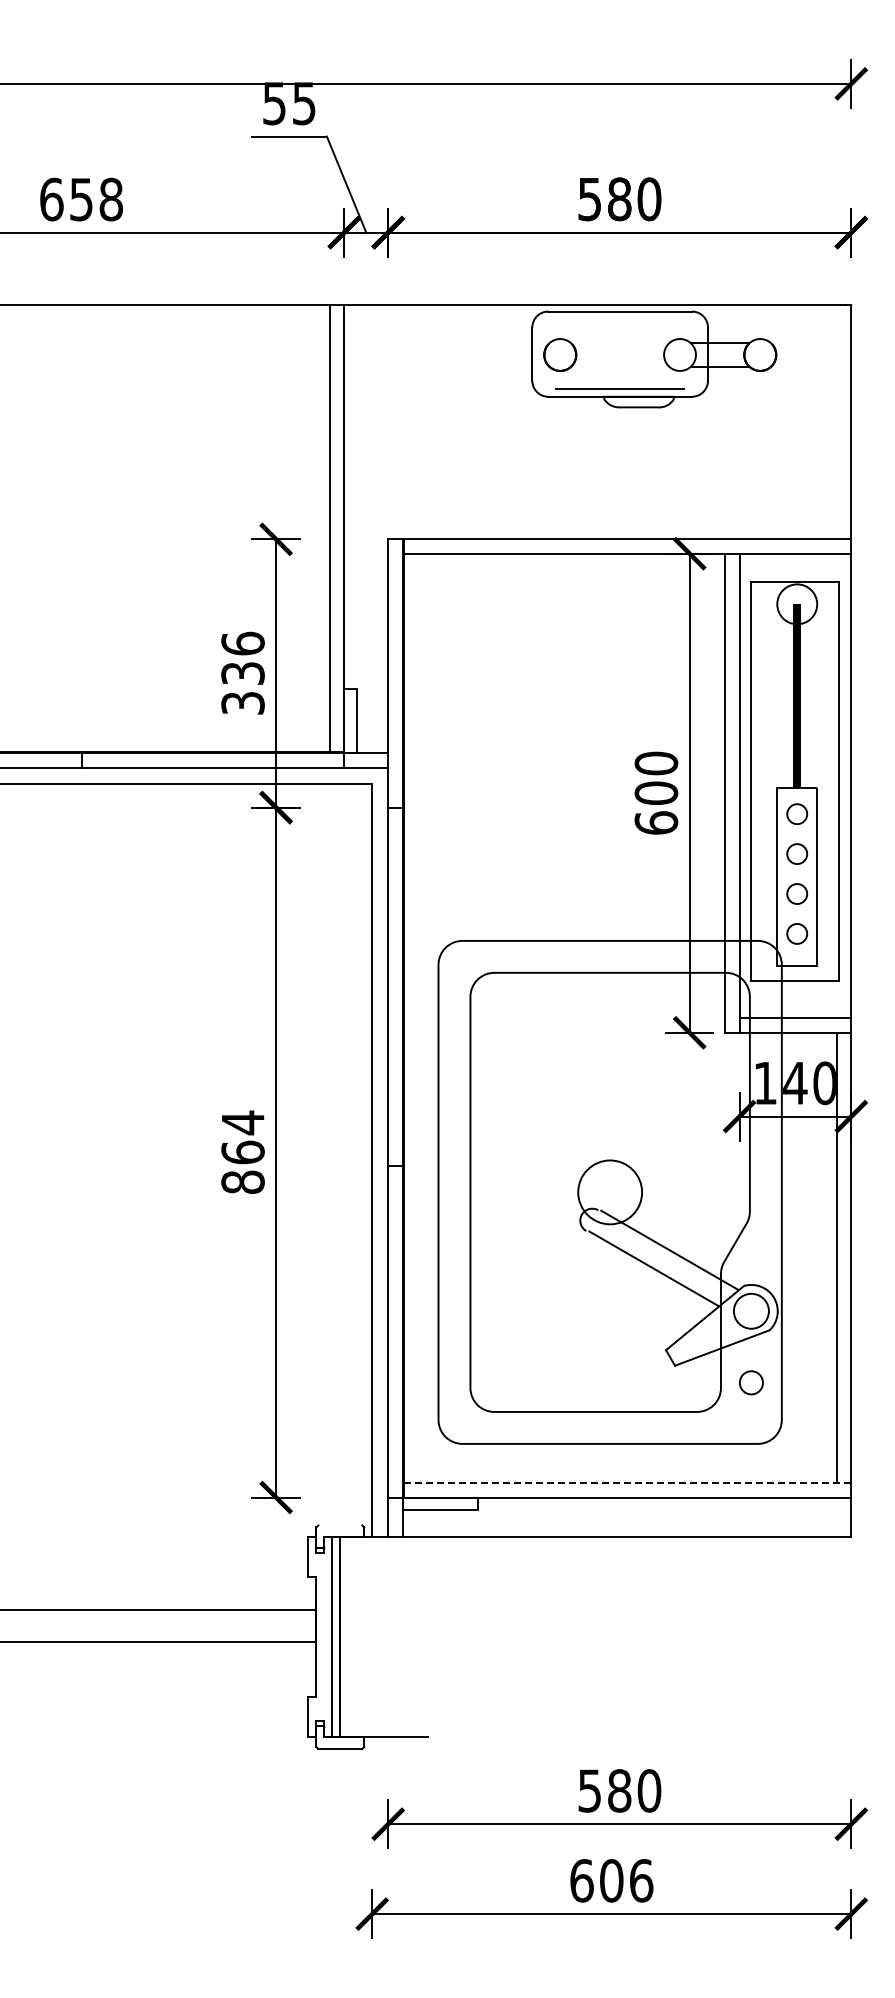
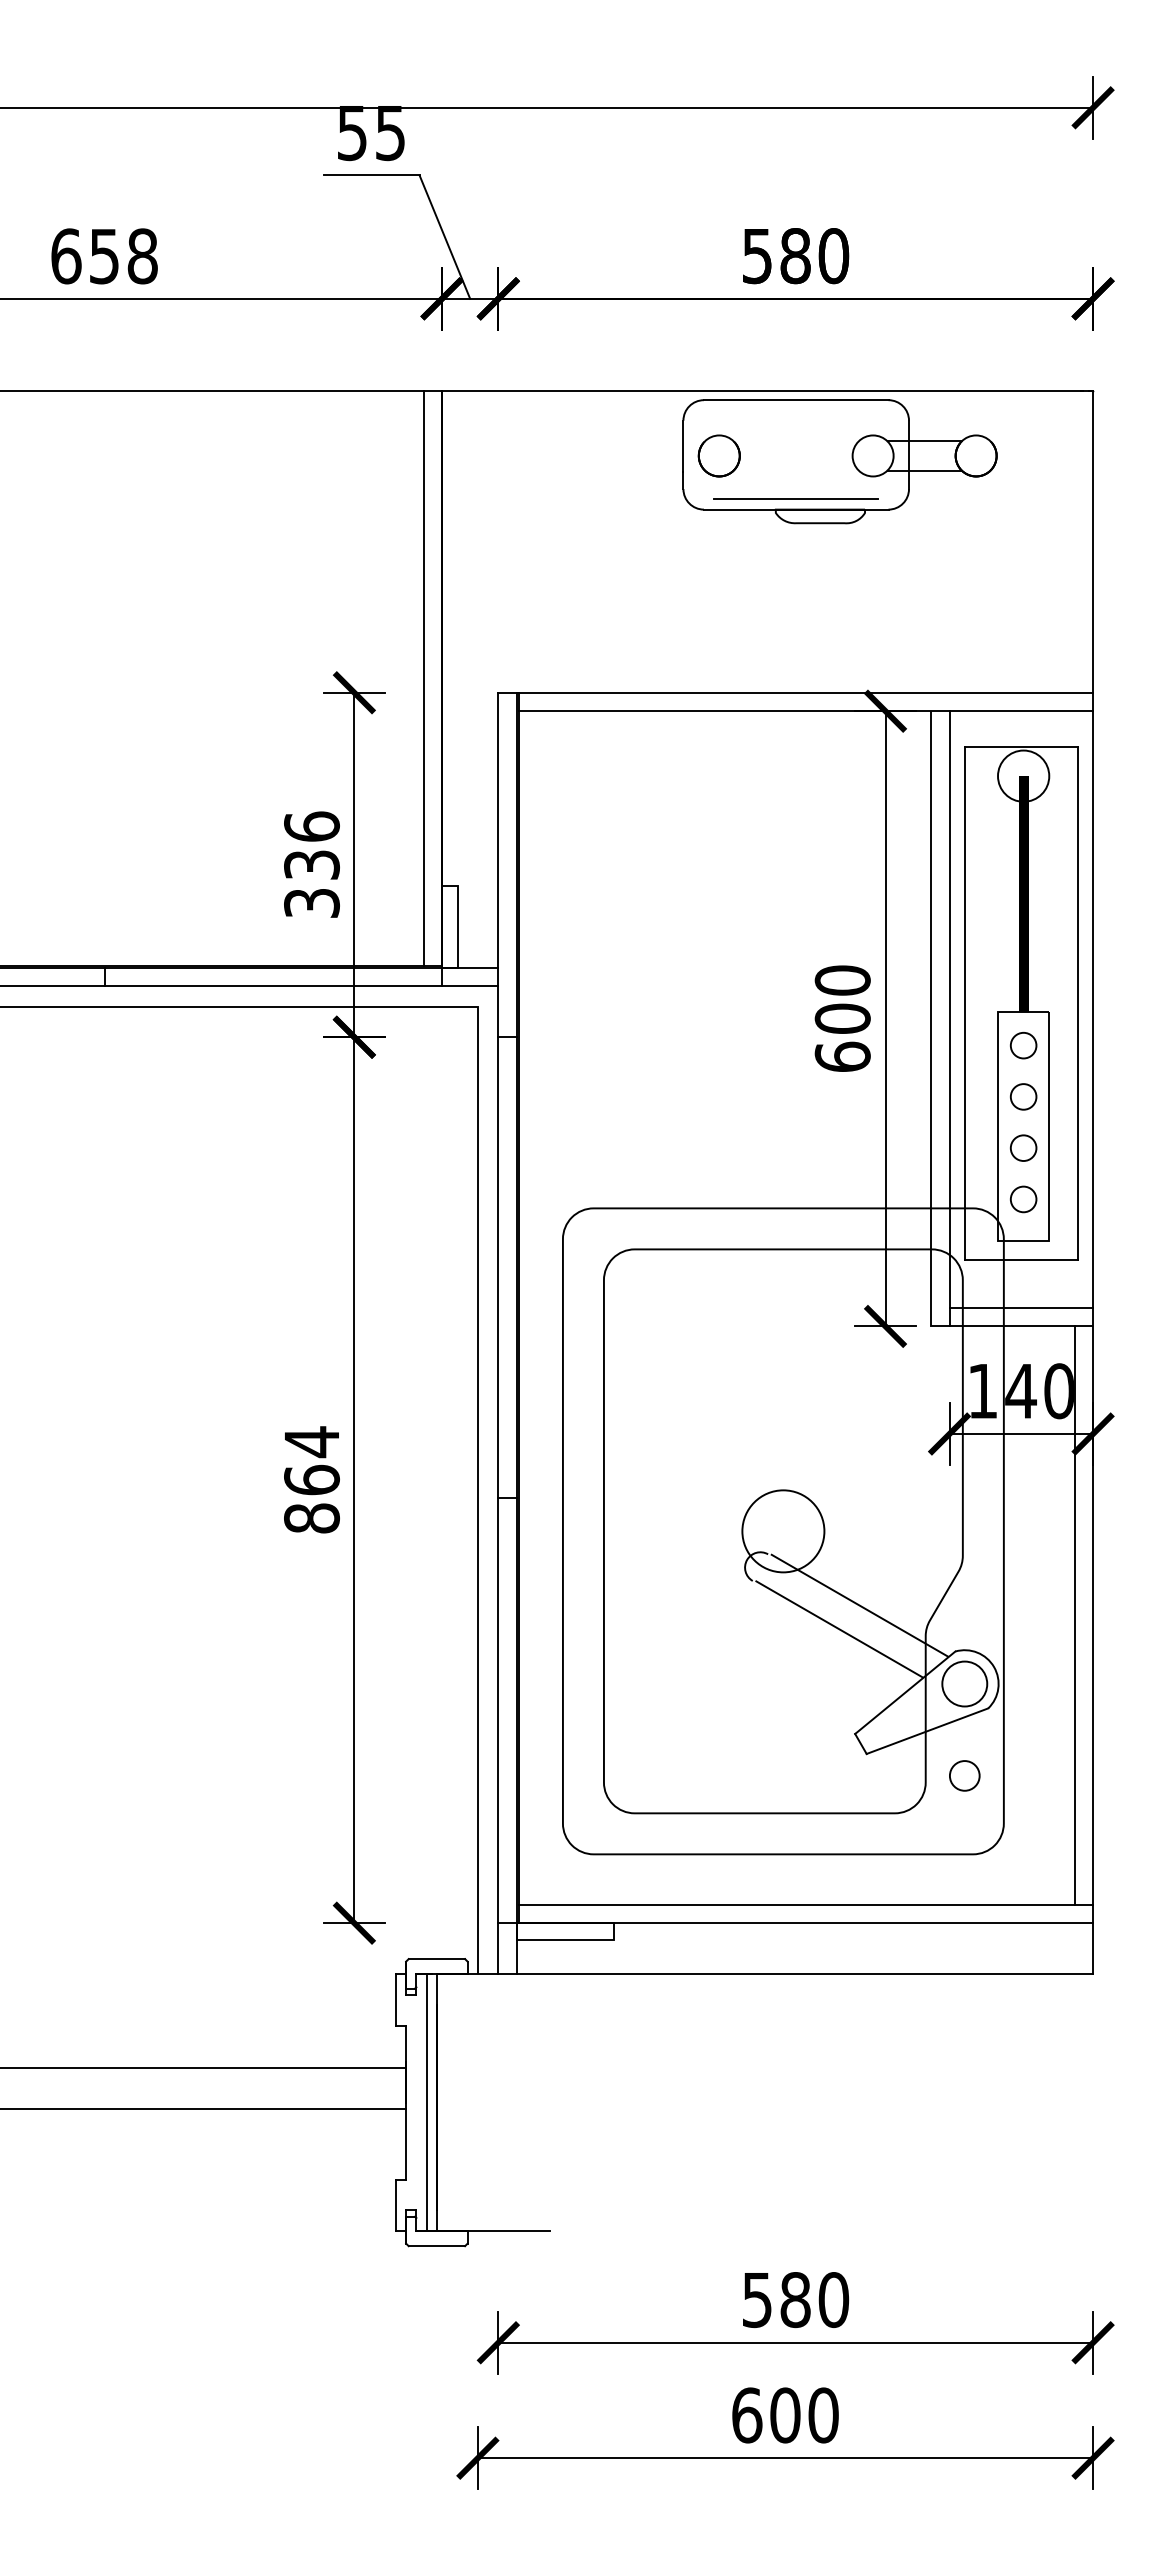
line: (627, 1483) -> (805, 1905), dashed -> solid
line: (340, 1525) -> (437, 1959), added
text: (641, 1880) -> (823, 2415), 606 -> 600

